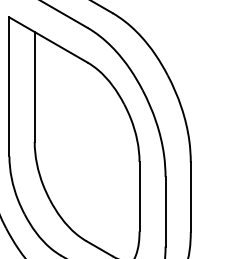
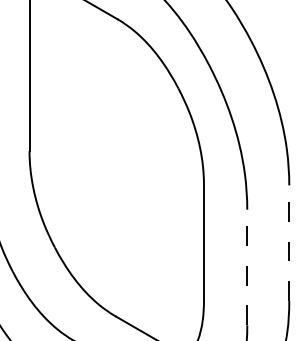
line: (190, 197) -> (288, 243), solid -> dashed
line: (165, 211) -> (247, 267), solid -> dashed

